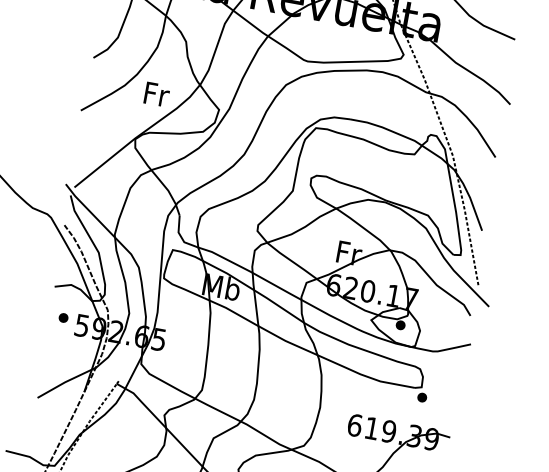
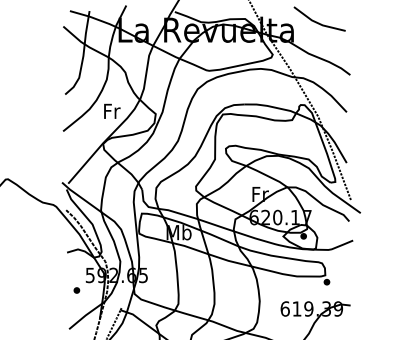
part: (63, 317) -> (76, 290), moved

